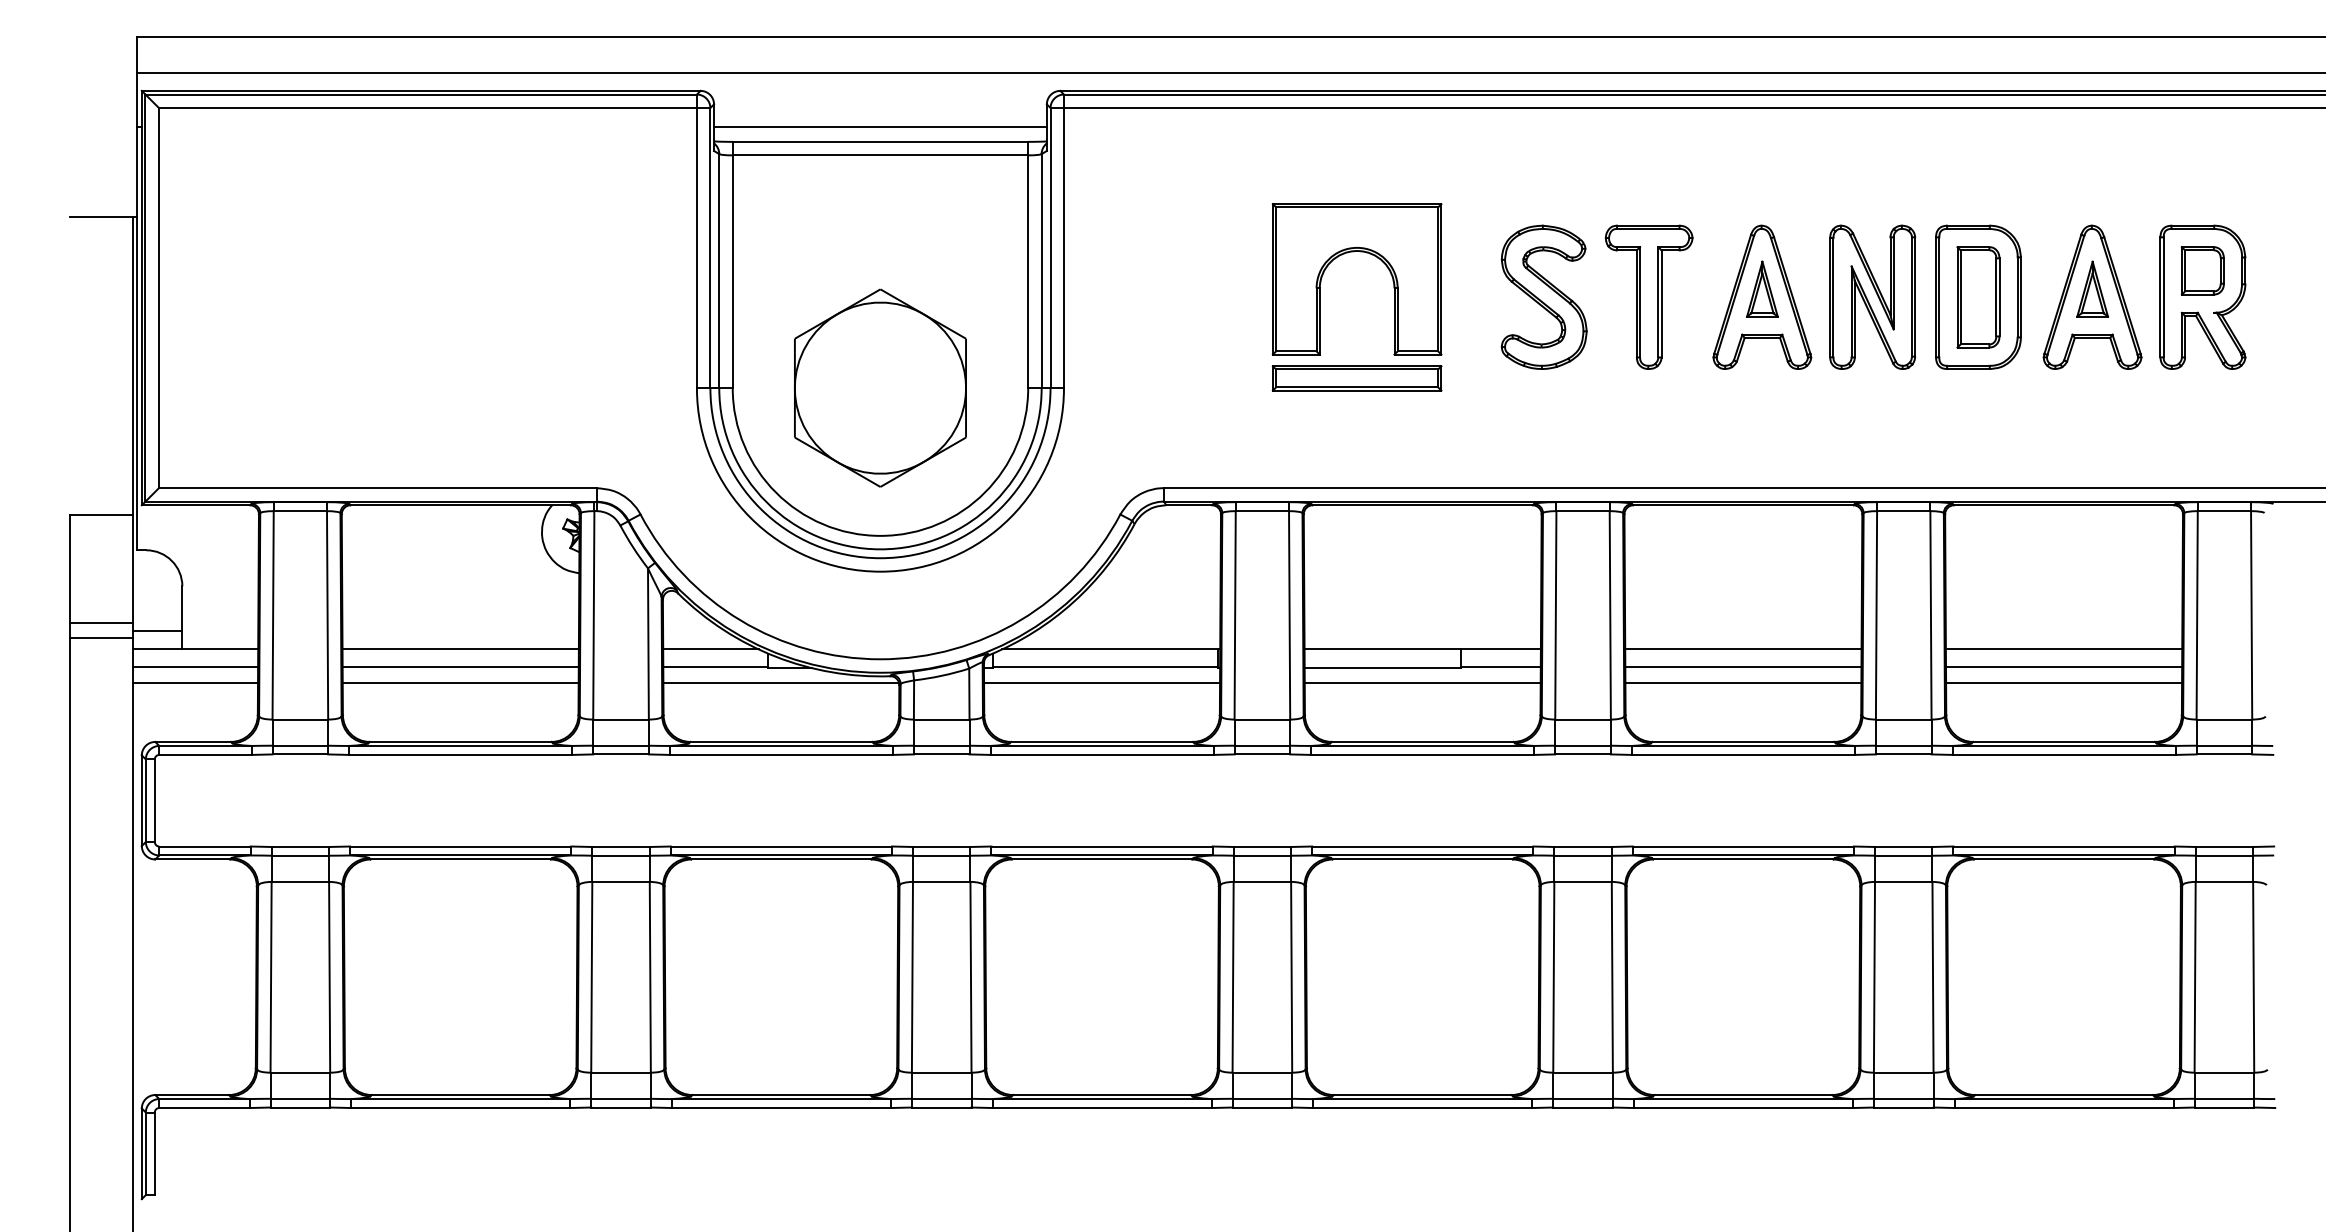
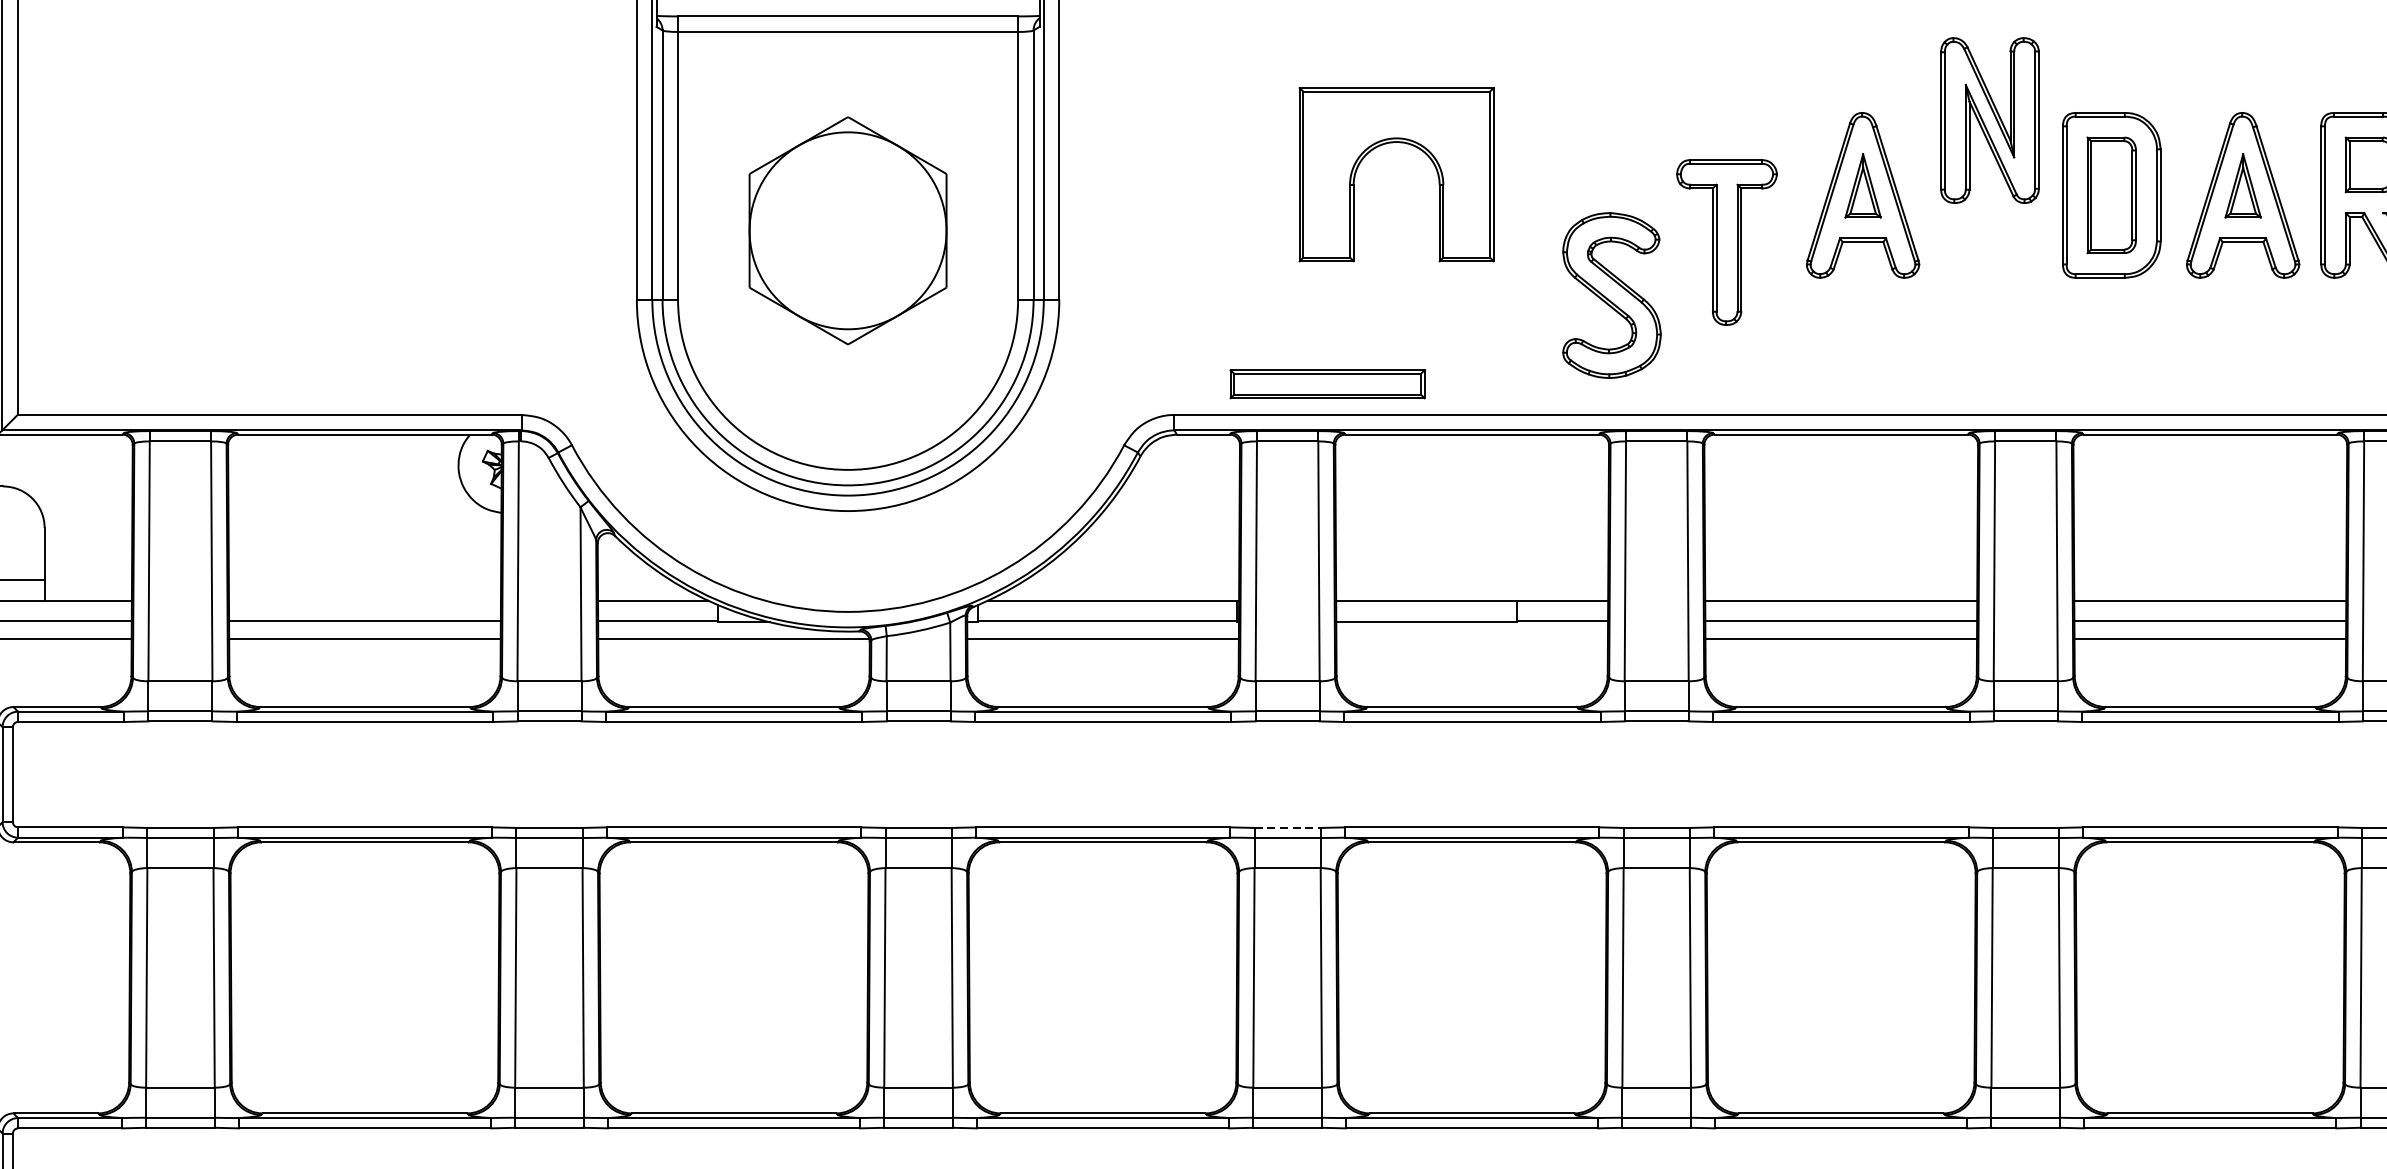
part: (1543, 296) -> (1611, 294), moved
part: (1648, 296) -> (1726, 241), moved
part: (1872, 296) -> (1989, 119), moved
part: (1356, 378) -> (1326, 384), moved
part: (880, 387) -> (848, 230), moved
line: (460, 649) -> (364, 600), removed
line: (1422, 683) -> (1471, 639), removed
line: (1262, 847) -> (1287, 828), solid -> dashed

